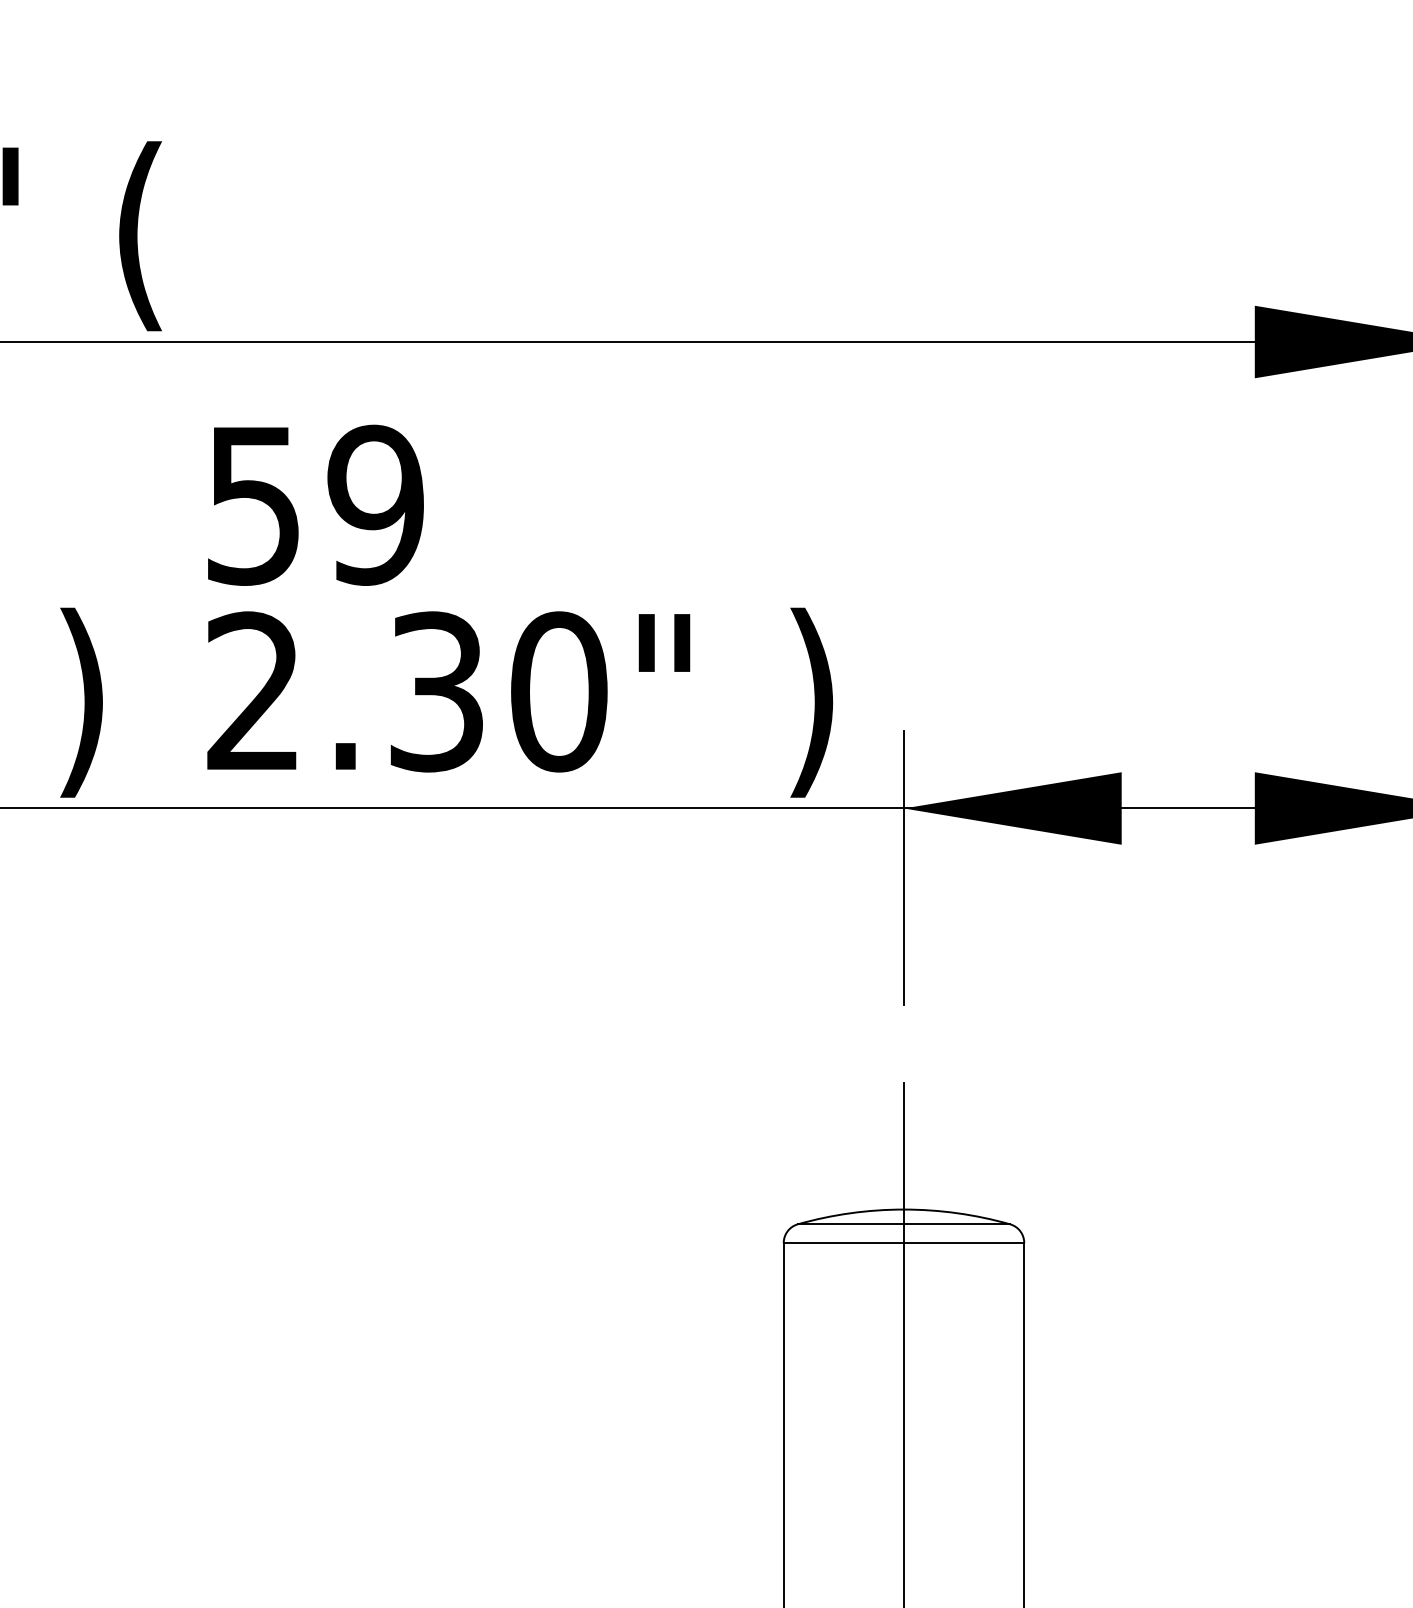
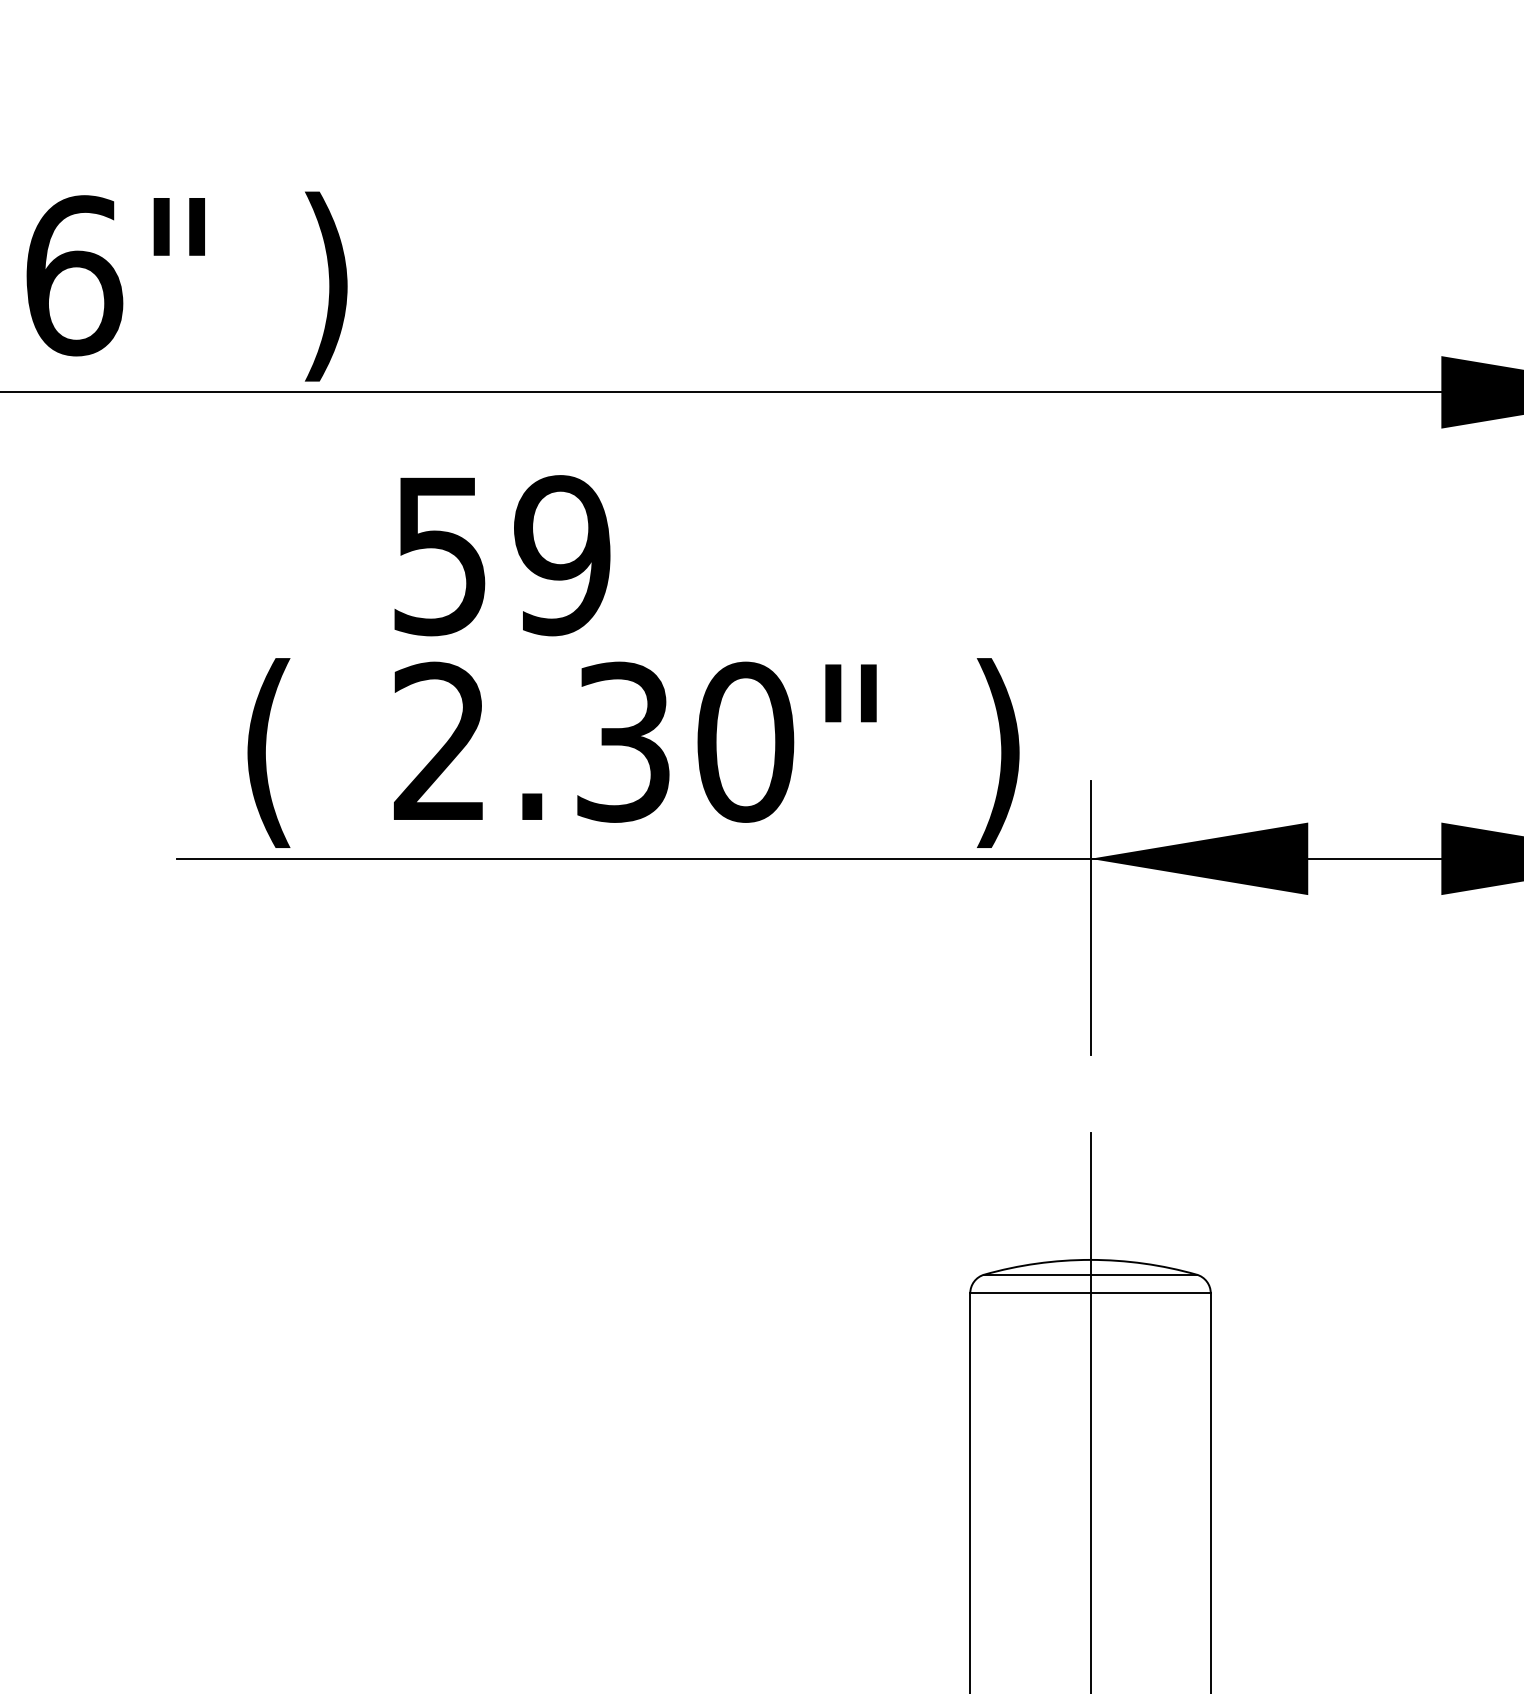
text: (139, 236) -> (326, 286), ( -> )
text: (81, 702) -> (268, 752), ) -> (

